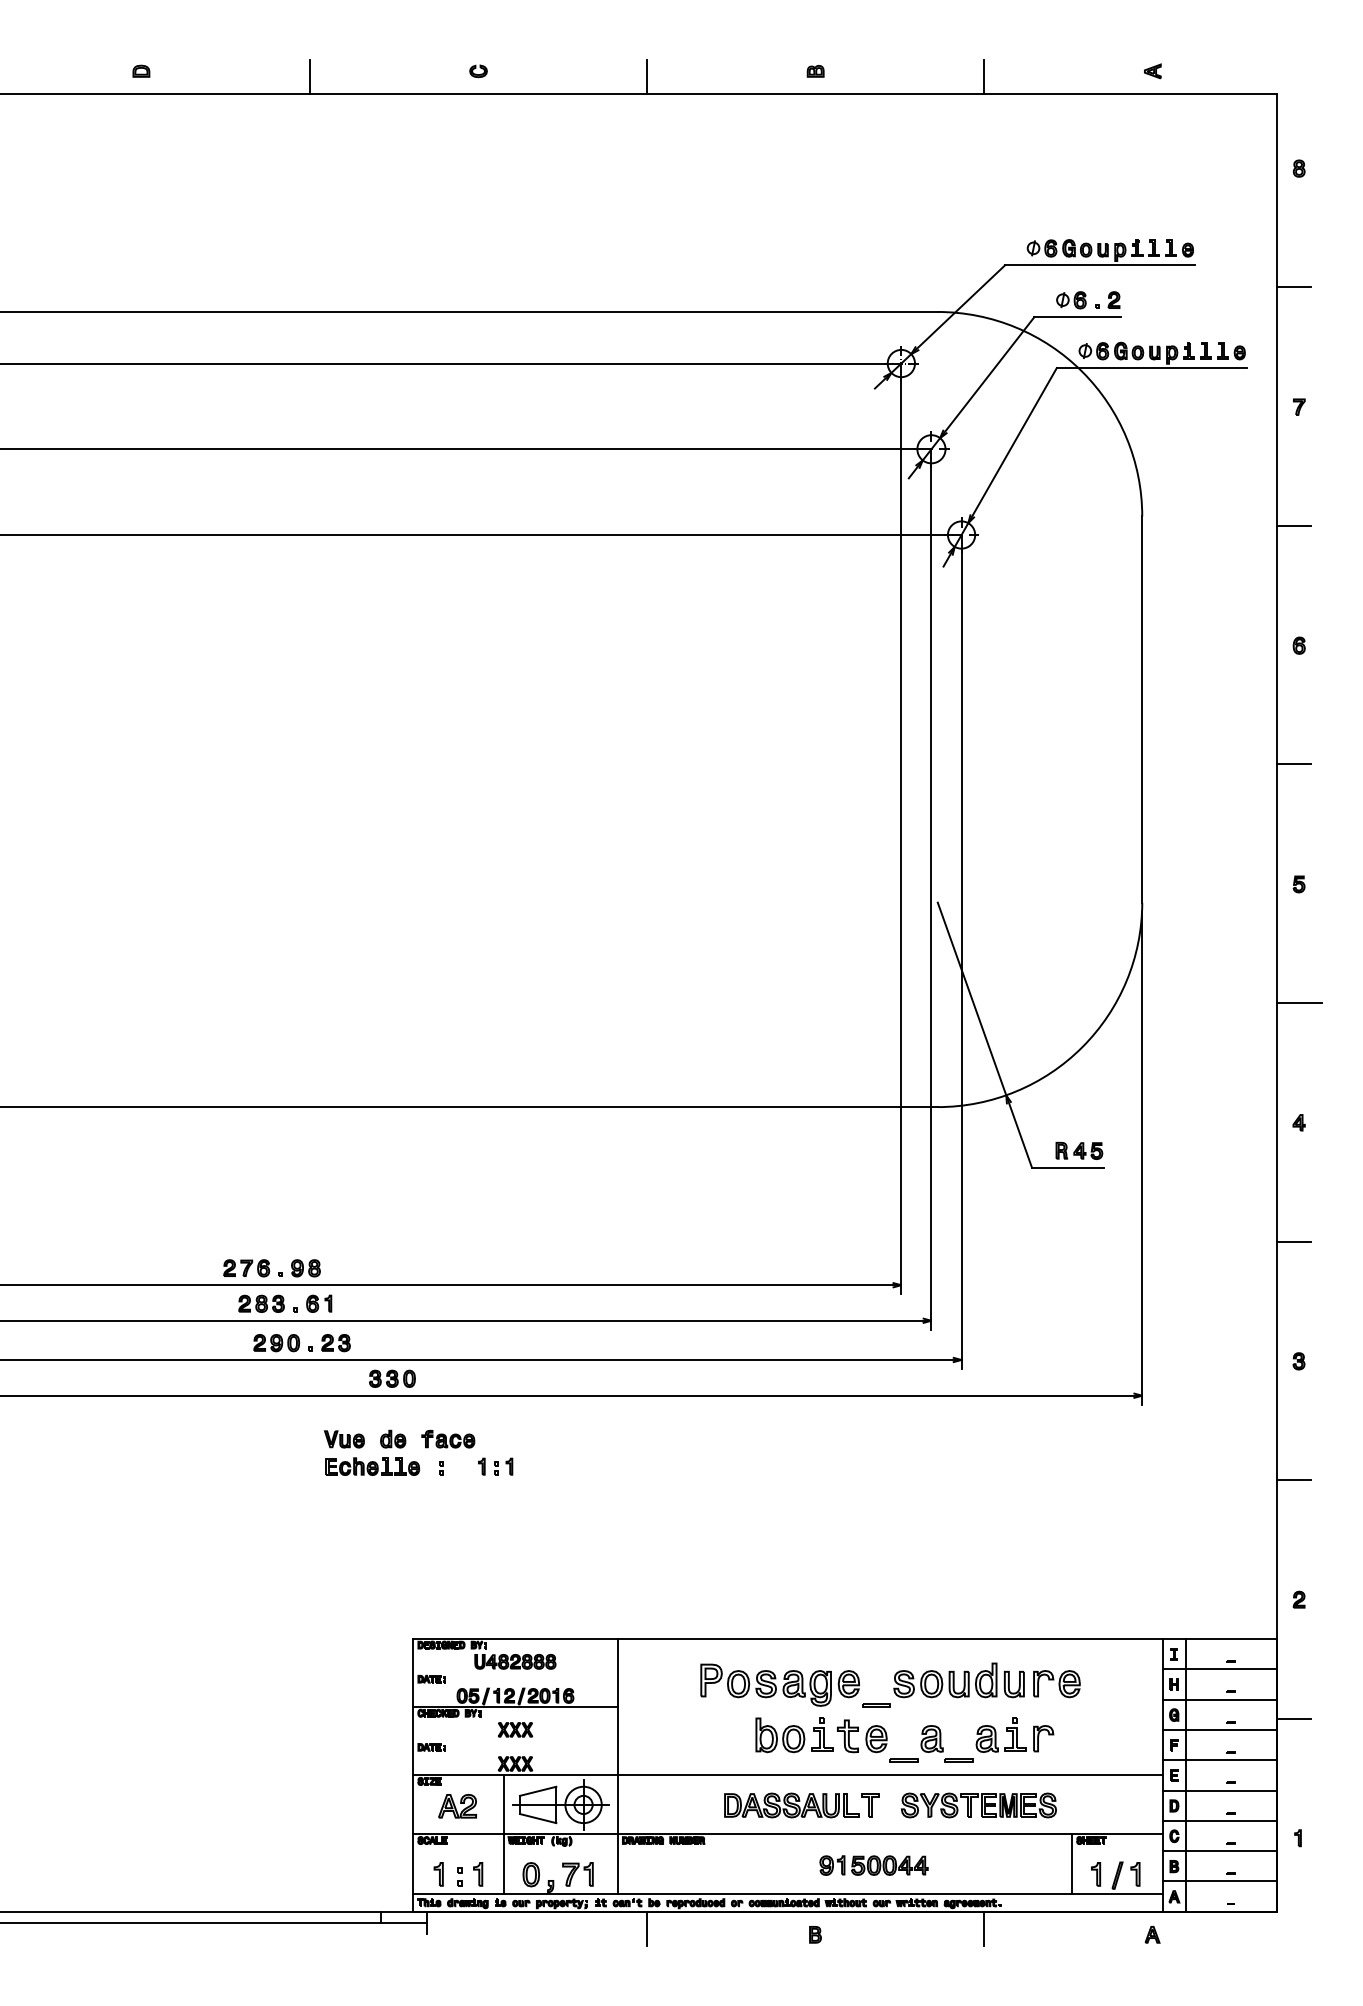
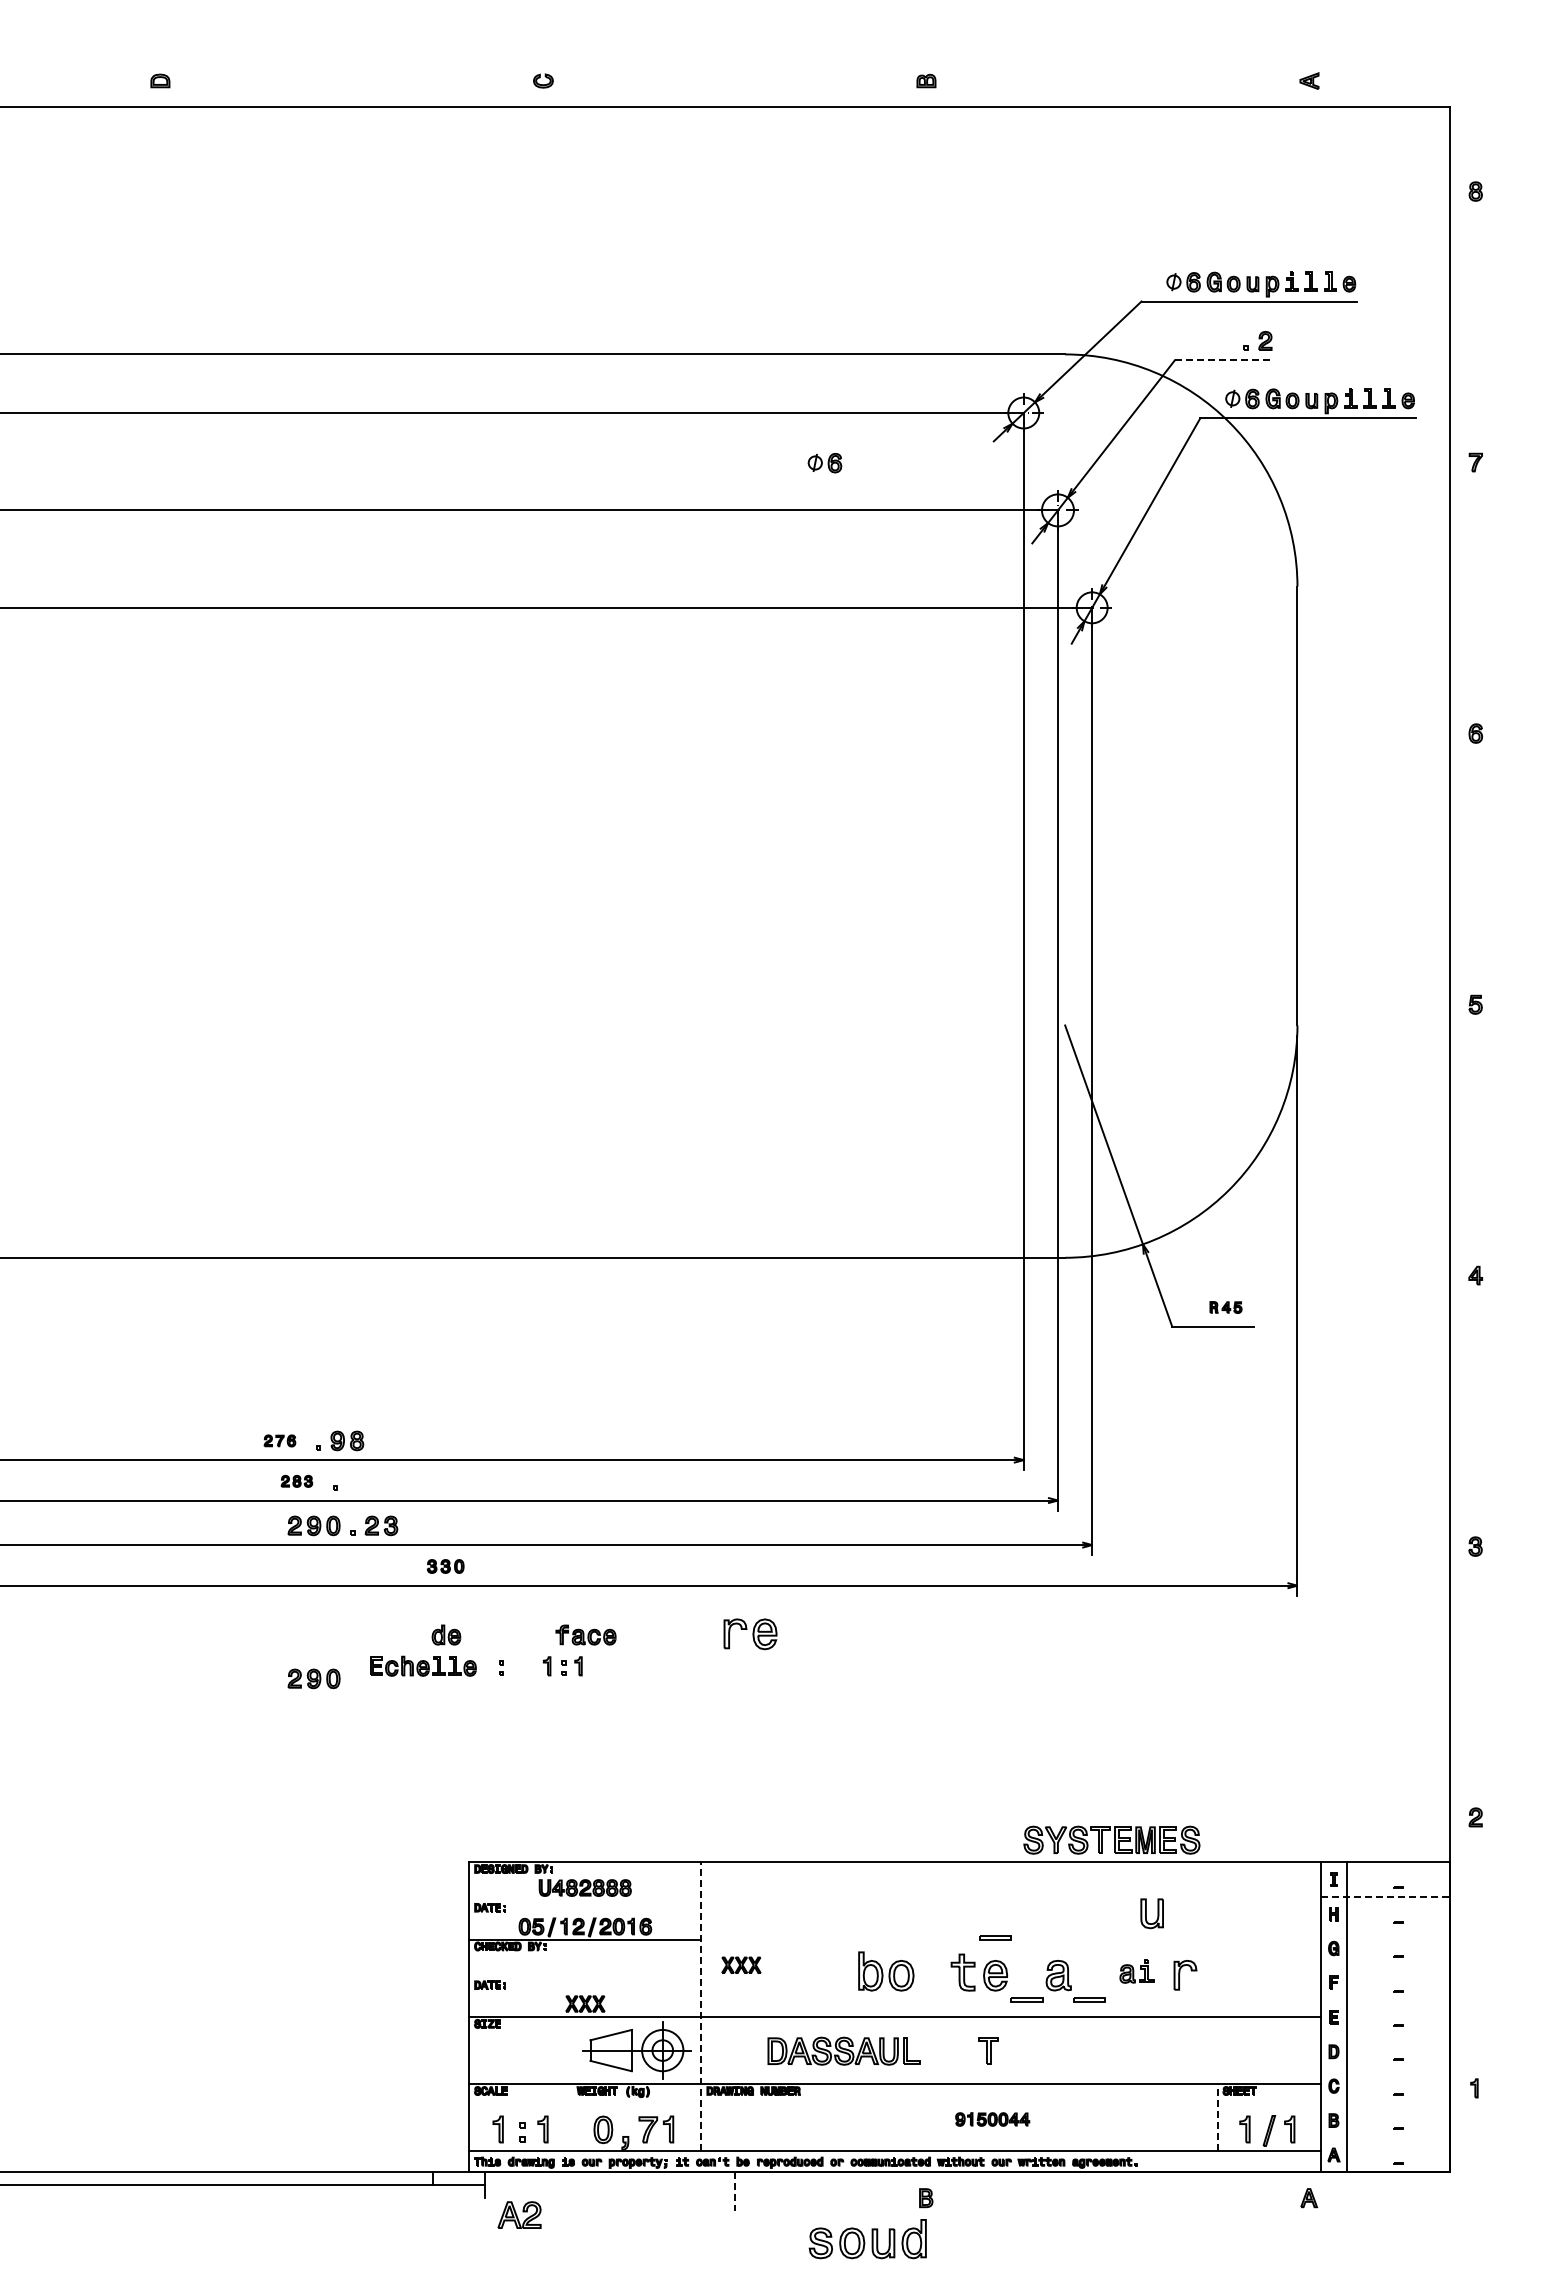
line: (309, 77) -> (351, 87), removed
line: (646, 77) -> (734, 87), removed
line: (983, 77) -> (1117, 87), removed
line: (1292, 287) -> (1468, 326), removed
part: (1070, 300) -> (824, 463), moved
line: (1078, 317) -> (1224, 360), solid -> dashed
line: (1292, 525) -> (1468, 597), removed
line: (1292, 764) -> (1468, 868), removed
line: (1298, 1003) -> (1475, 1139), removed
part: (1078, 1150) -> (1225, 1307), size x0.6
line: (1292, 1241) -> (1468, 1410), removed
part: (246, 1267) -> (279, 1440), size x0.6
part: (261, 1304) -> (296, 1481), size x0.6
part: (318, 1304) -> (361, 1481), removed
part: (392, 1378) -> (445, 1566), size x0.7
part: (447, 1438) -> (585, 1634), moved
part: (343, 1439) -> (390, 1635), removed
part: (276, 1477) -> (313, 1678), added
line: (1292, 1480) -> (1468, 1681), removed
line: (1219, 1669) -> (1385, 1896), solid -> dashed
part: (945, 1680) -> (867, 2239), moved
part: (1056, 1684) -> (750, 1634), moved
part: (779, 1685) -> (885, 1914), removed
line: (1218, 1700) -> (1384, 1931), removed
line: (1292, 1718) -> (1468, 1952), removed
part: (515, 1729) -> (741, 1964), moved
line: (1218, 1730) -> (1384, 1965), removed
part: (821, 1734) -> (933, 1970), removed
part: (1000, 1735) -> (1136, 1971), size x0.6
line: (1218, 1759) -> (1384, 1999), removed
line: (617, 1766) -> (701, 2006), solid -> dashed
line: (1218, 1790) -> (1384, 2034), removed
part: (791, 1804) -> (843, 2050), moved
part: (978, 1804) -> (1111, 1839), moved
part: (457, 1805) -> (519, 2214), moved
line: (1218, 1820) -> (1384, 2068), removed
line: (504, 1834) -> (572, 2084), removed
line: (1218, 1851) -> (1384, 2103), removed
line: (1071, 1863) -> (1217, 2117), solid -> dashed
part: (873, 1865) -> (992, 2119), size x0.6
line: (1218, 1881) -> (1384, 2137), removed
line: (646, 1928) -> (734, 2191), solid -> dashed
line: (983, 1928) -> (1117, 2190), removed

